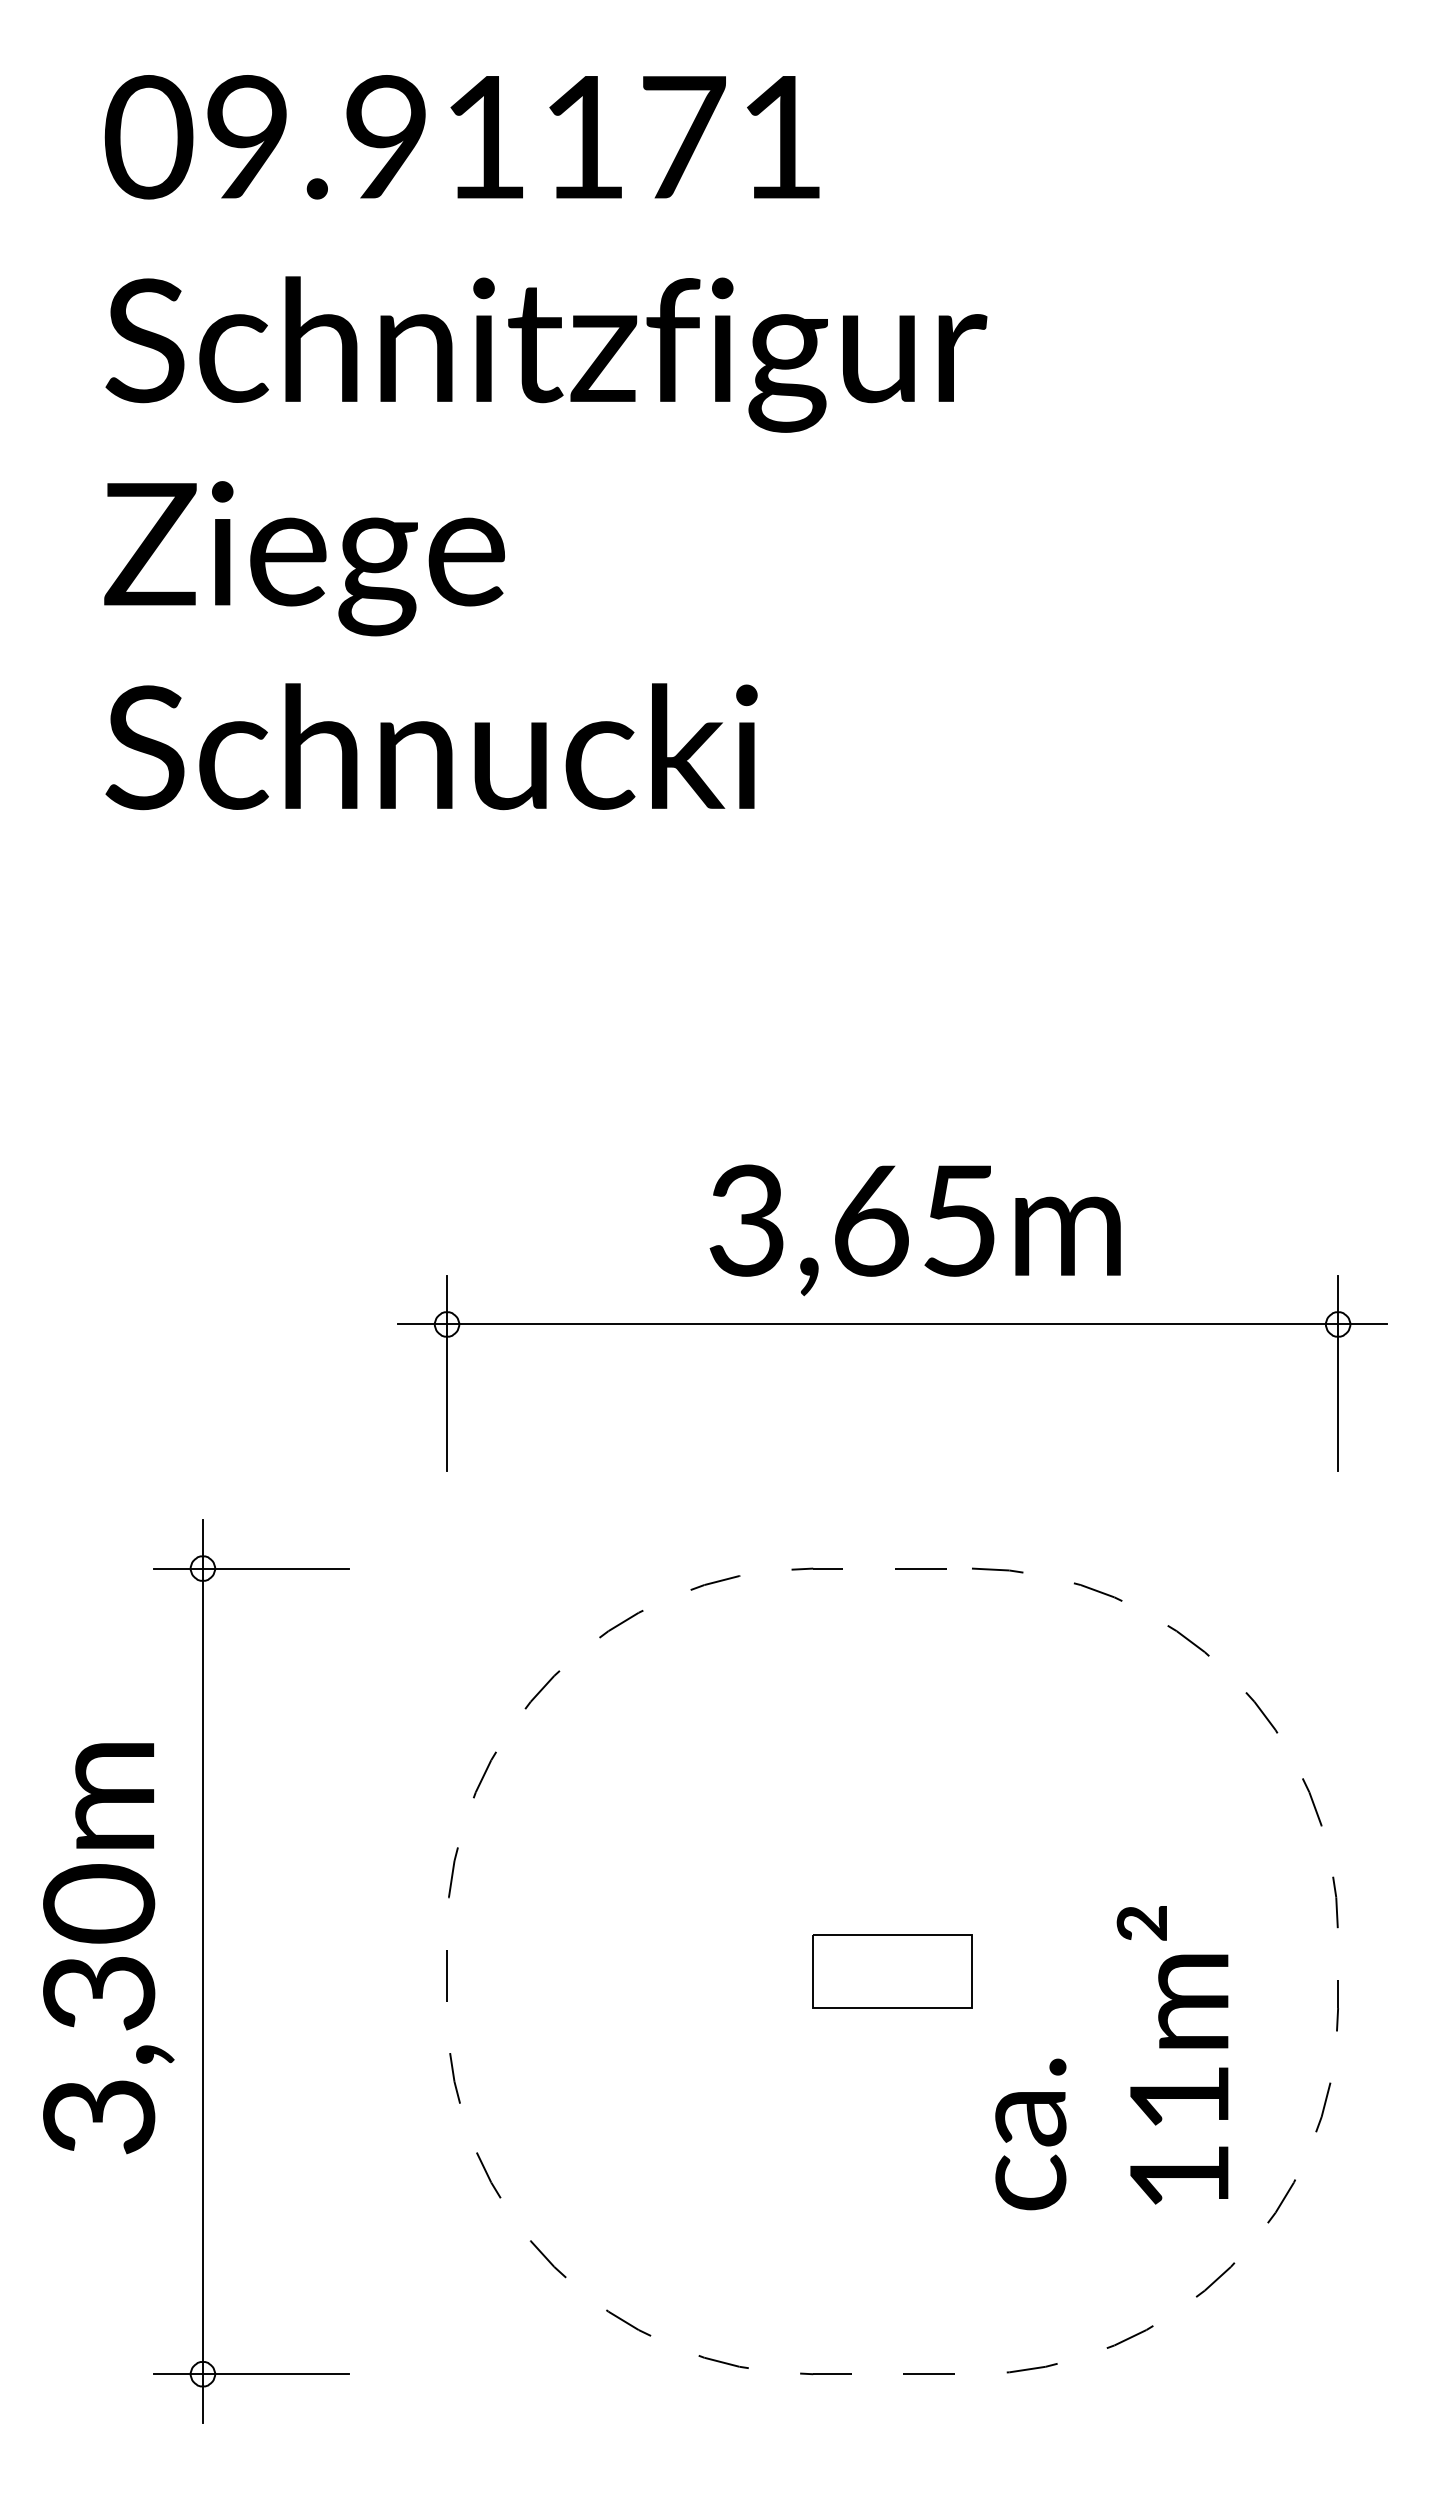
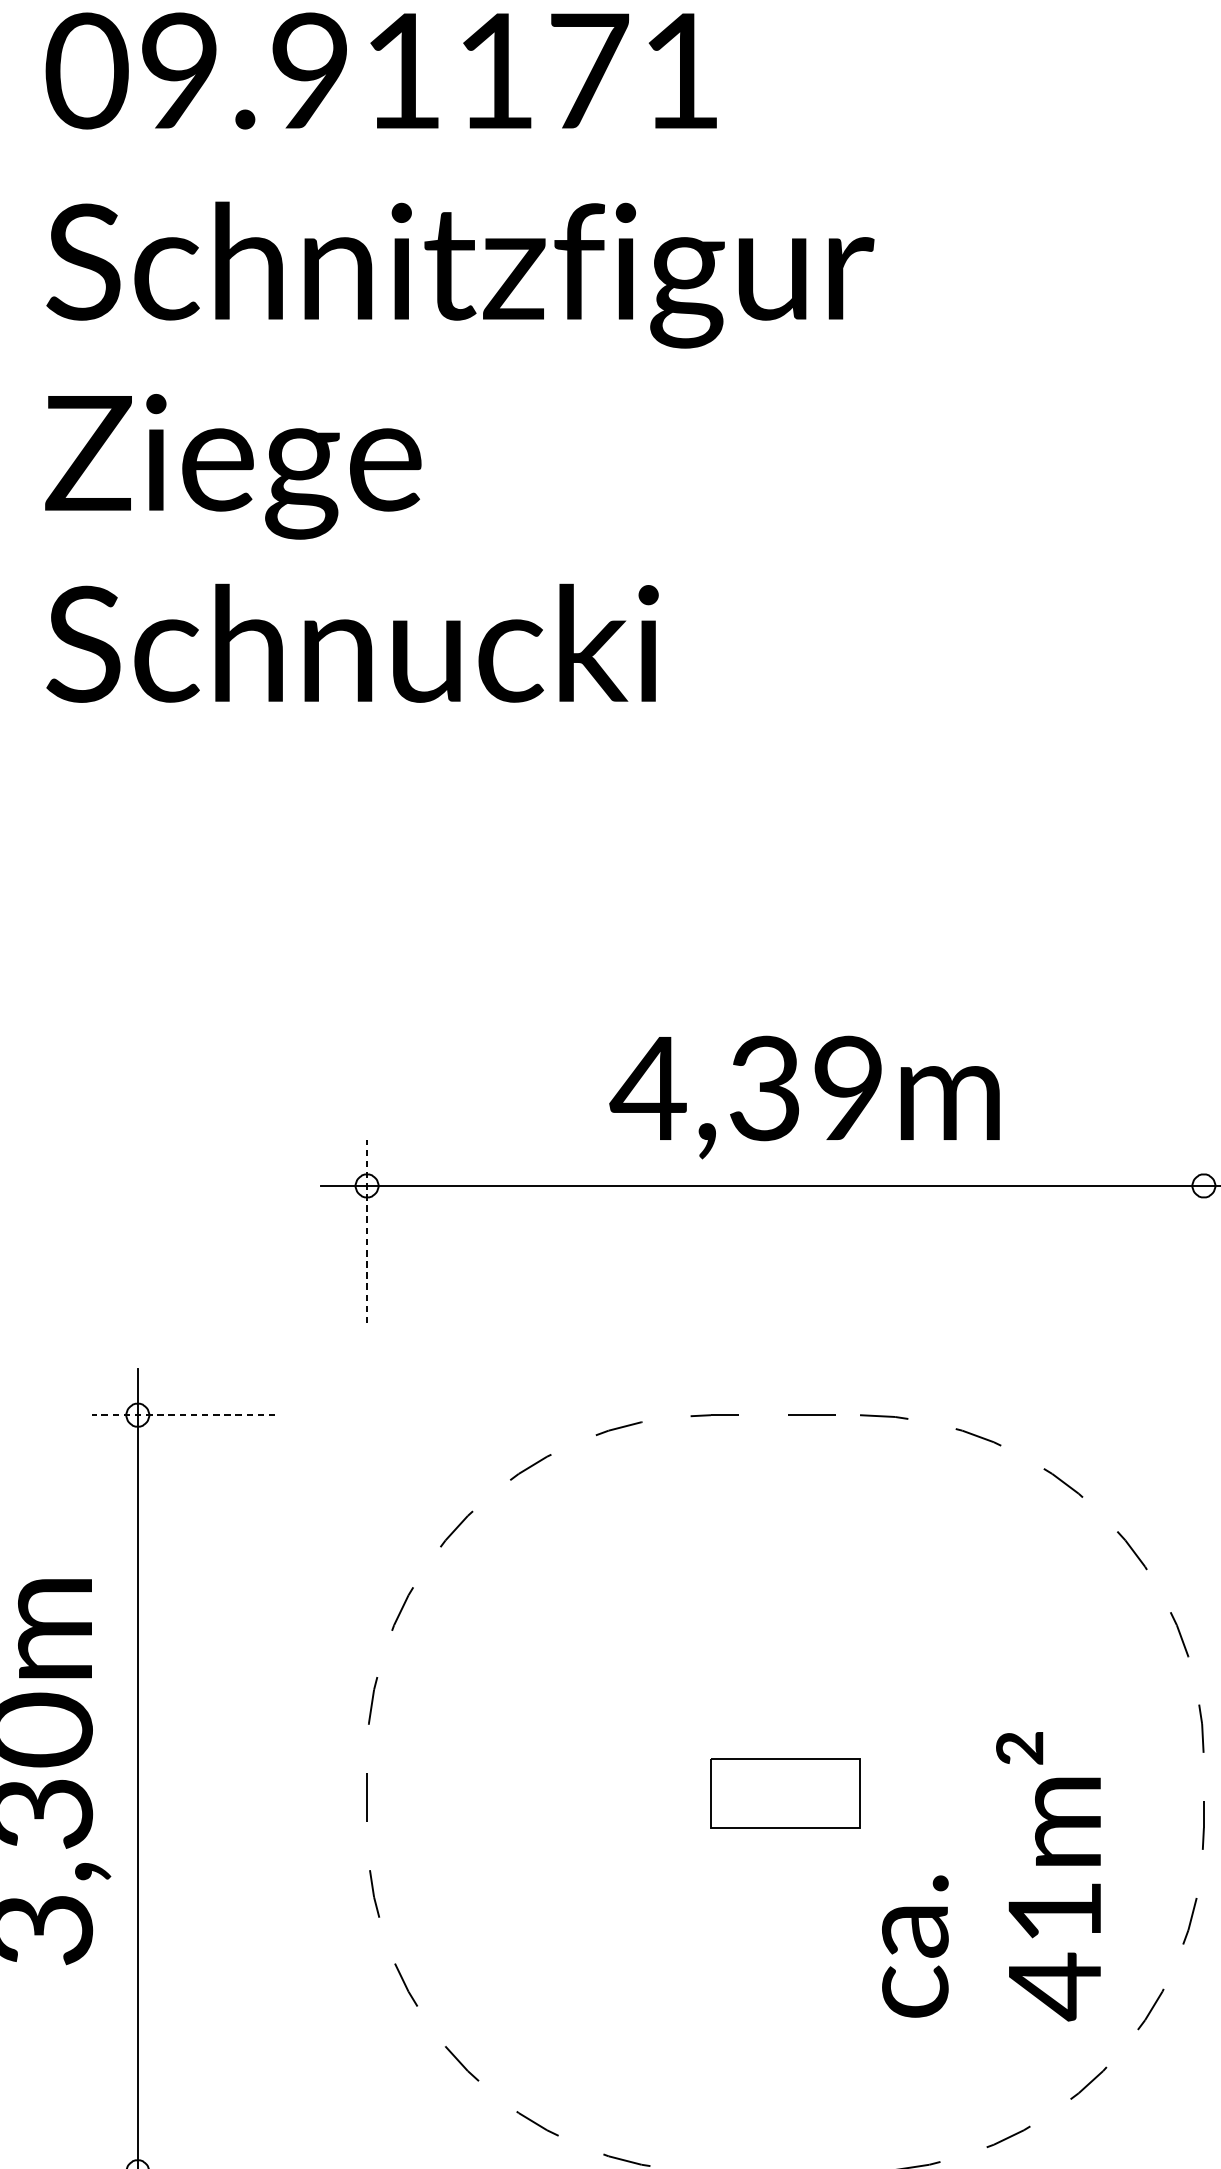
text: (849, 1220) -> (745, 1088), 3,65m -> 4,39m
line: (1338, 1372) -> (1204, 1231), removed
line: (447, 1373) -> (367, 1231), solid -> dashed
line: (251, 1568) -> (183, 1415), solid -> dashed
text: (1179, 2177) -> (1054, 1987), 11m² -> 41m²

